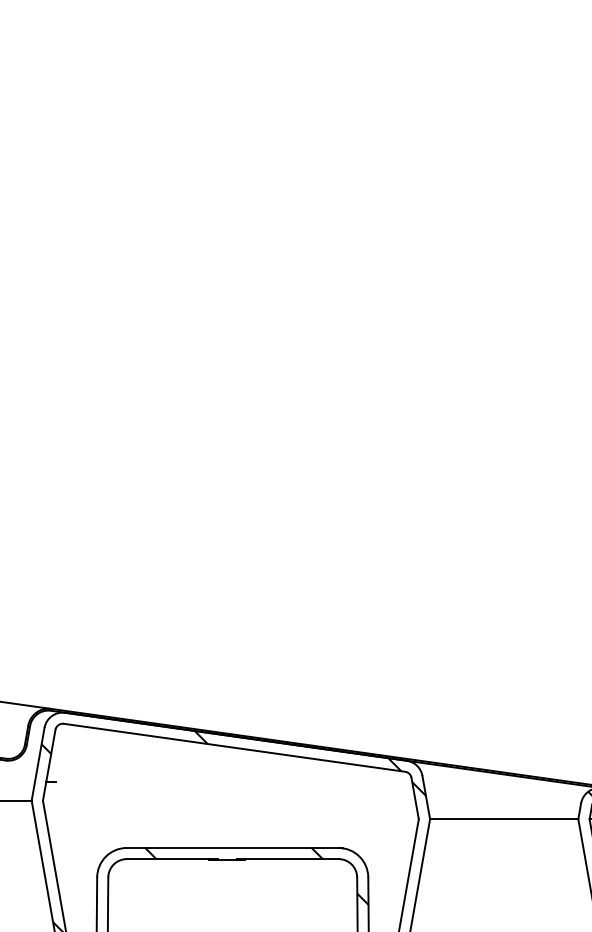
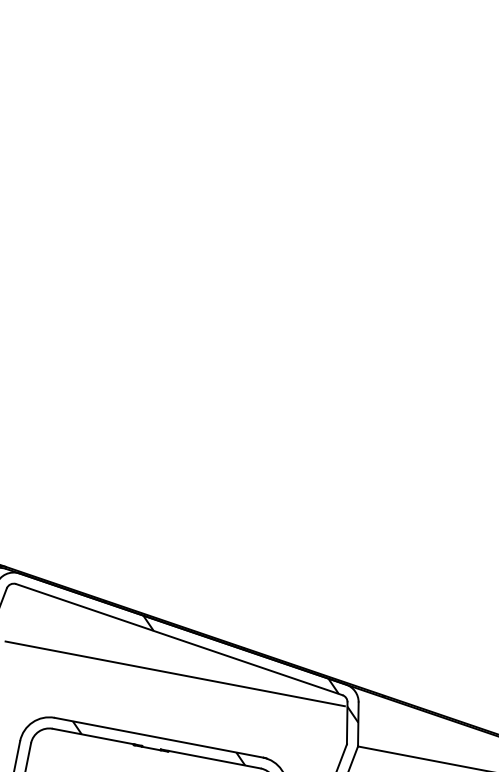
line: (236, 782) -> (174, 674), added

